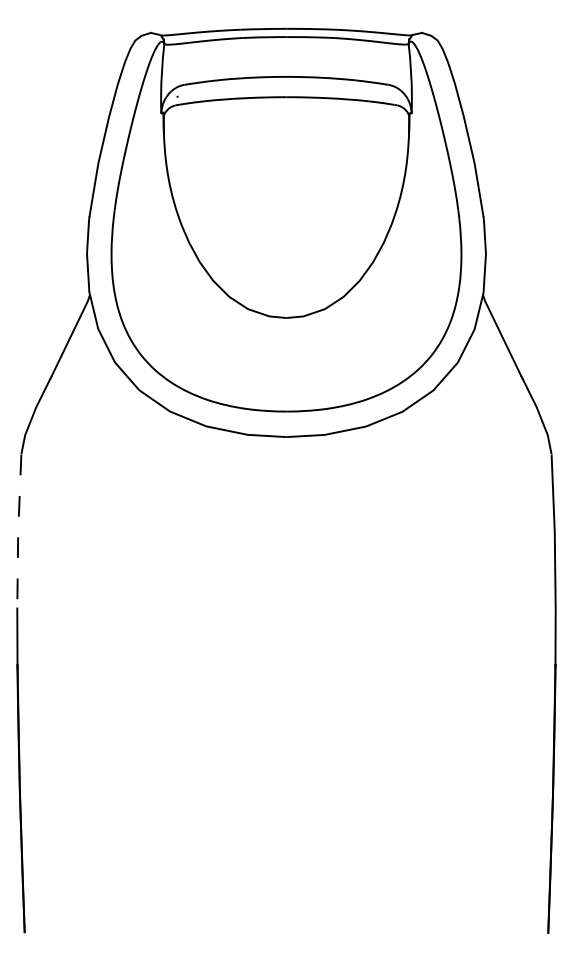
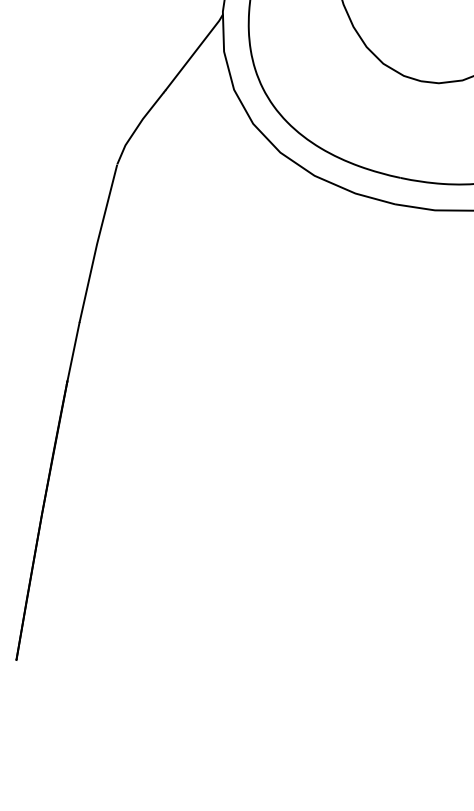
line: (18, 532) -> (97, 244), dashed -> solid

